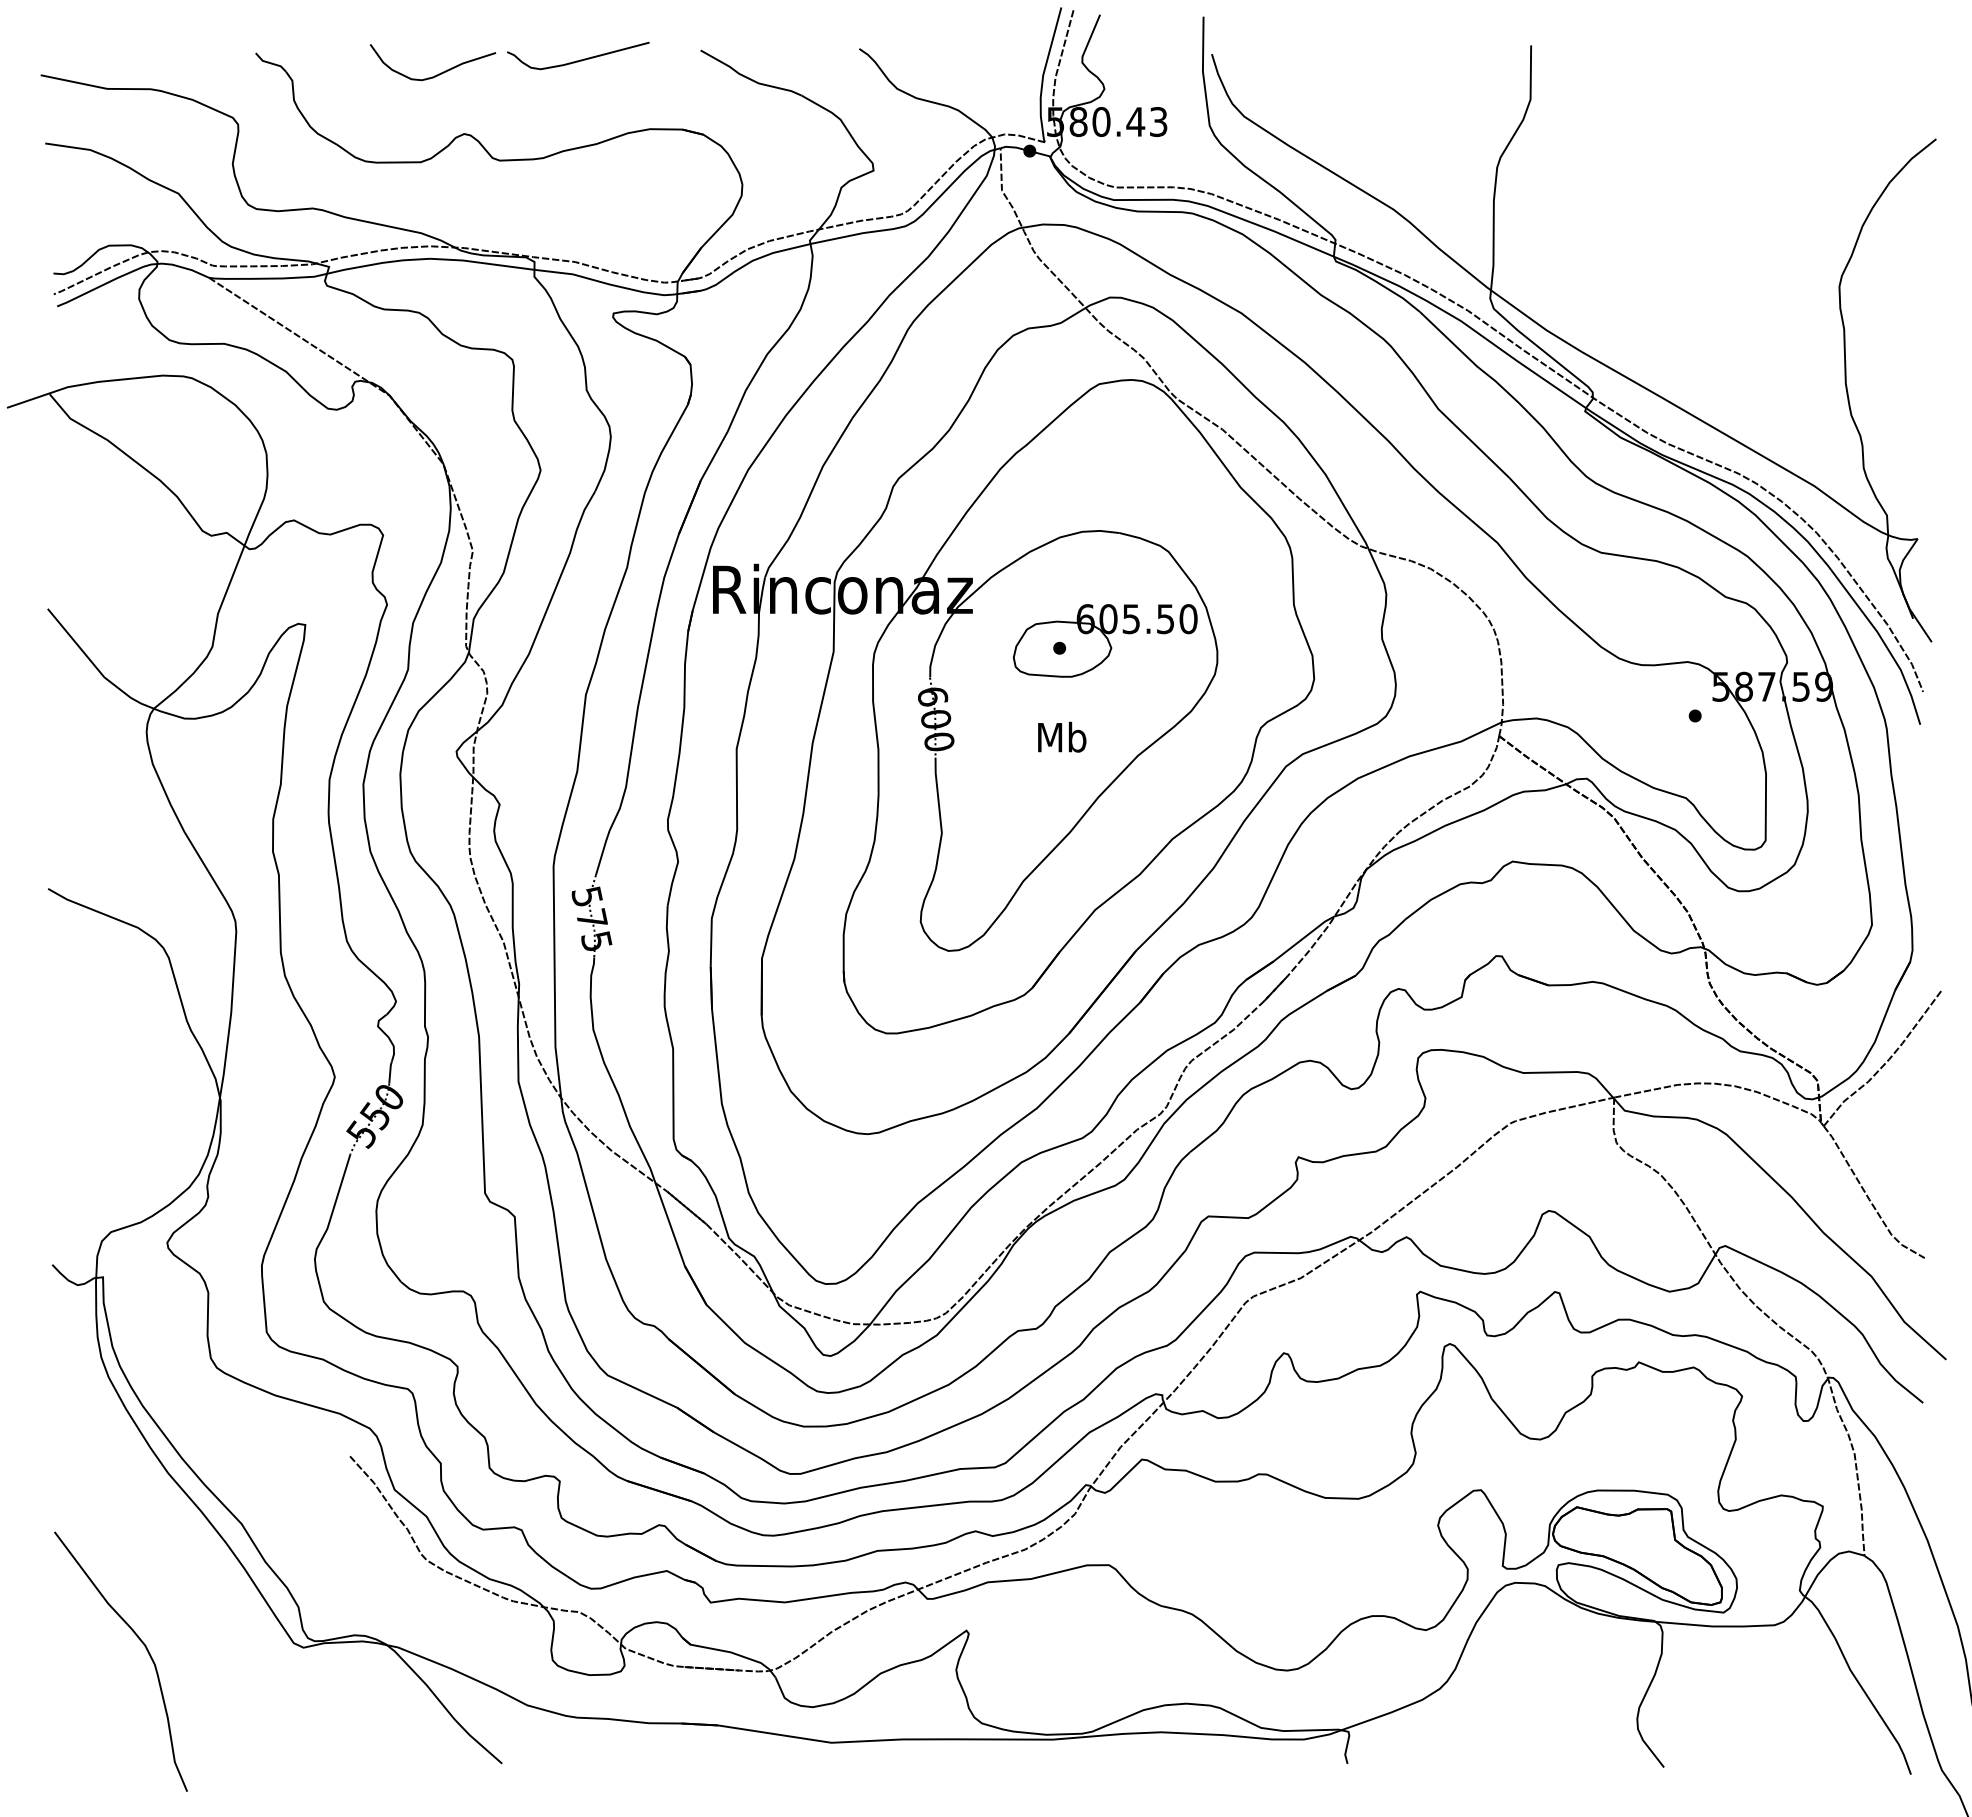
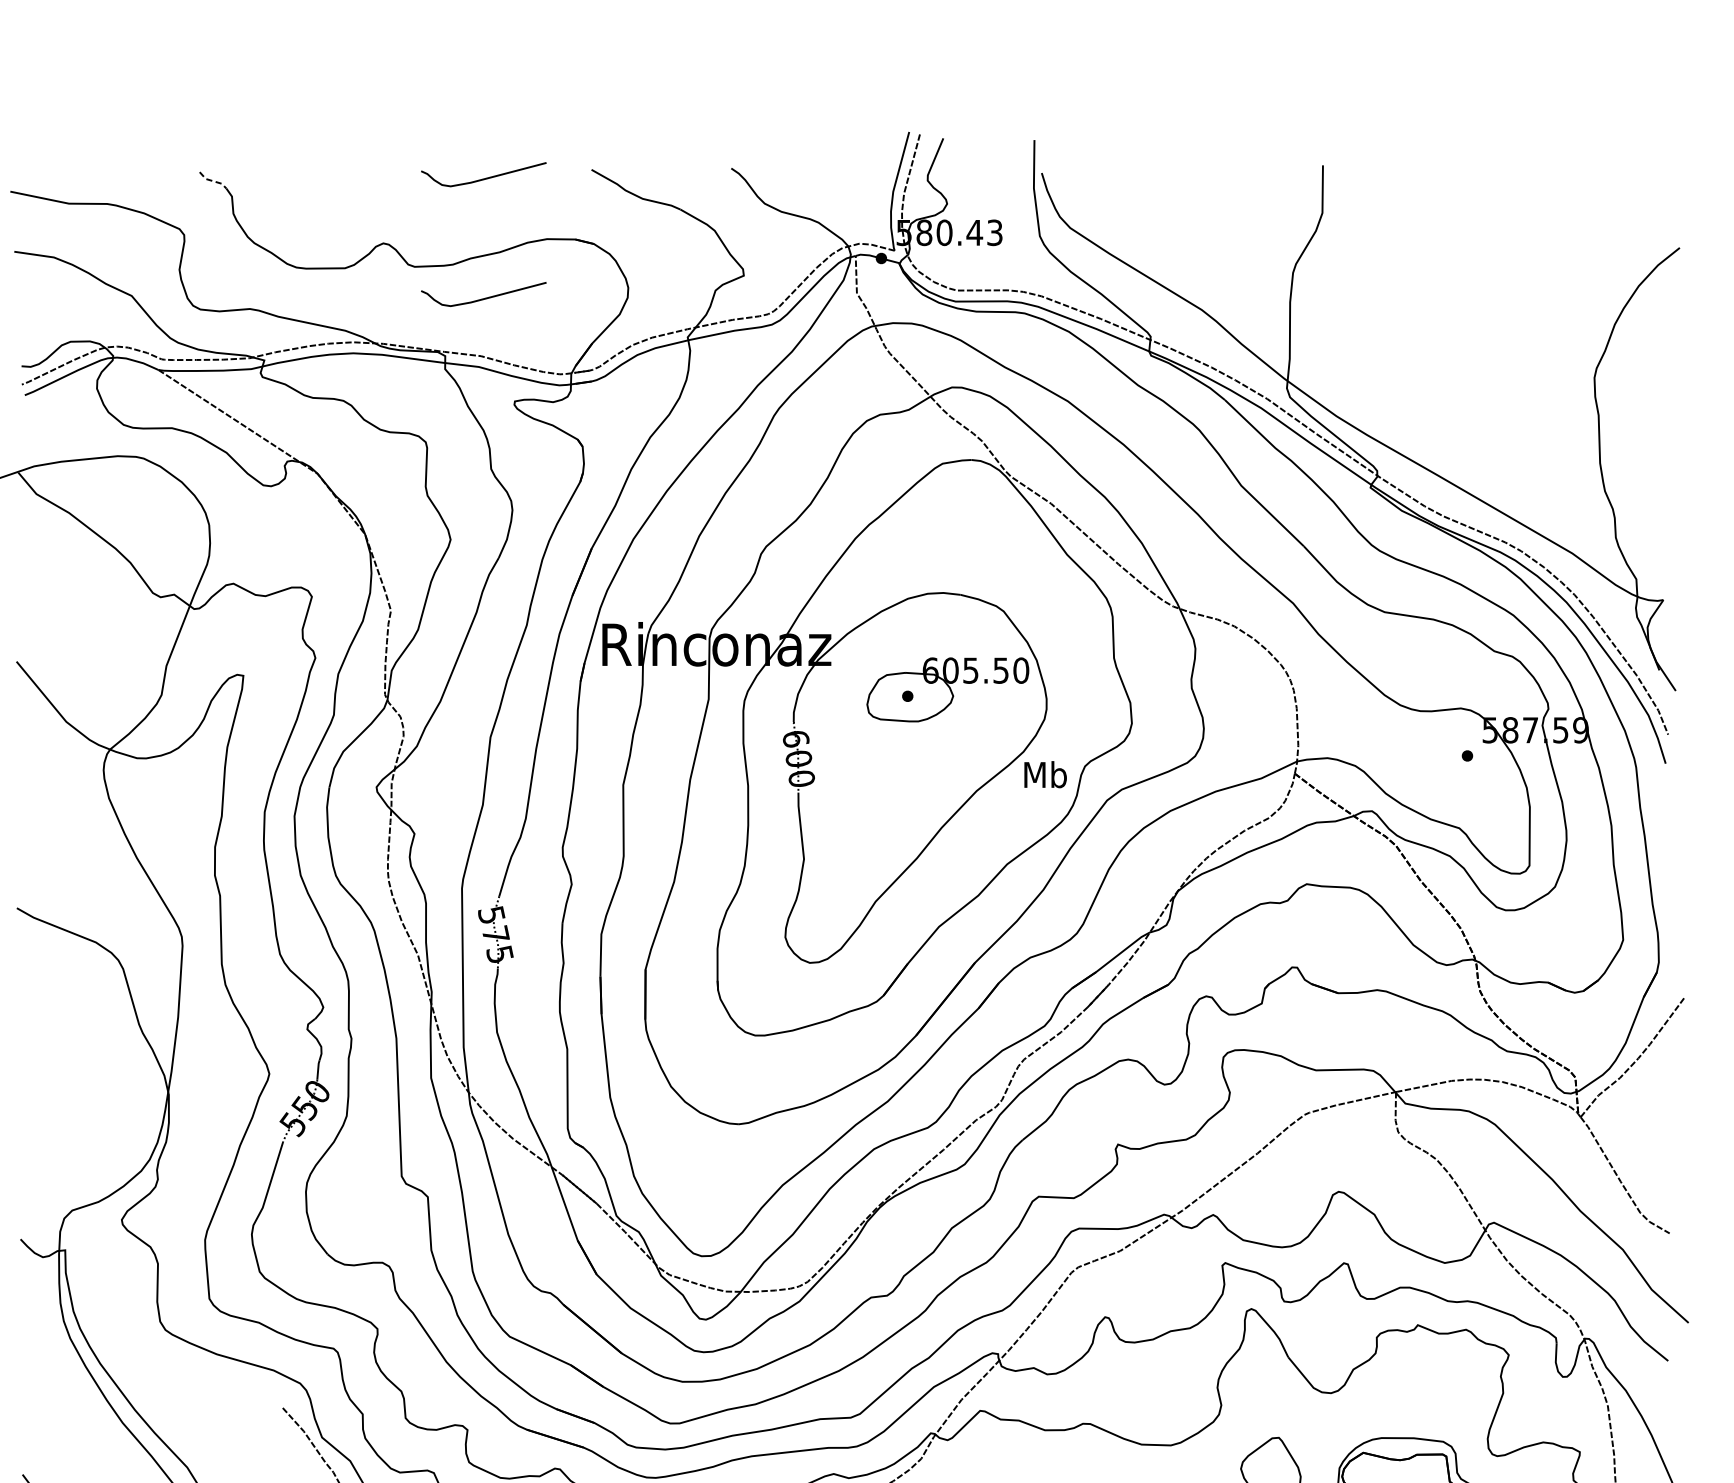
line: (270, 63) -> (212, 181), solid -> dashed
curve: (438, 73) -> (360, 190), removed
curve: (580, 195) -> (485, 297), added
text: (1062, 736) -> (1045, 774), moved

